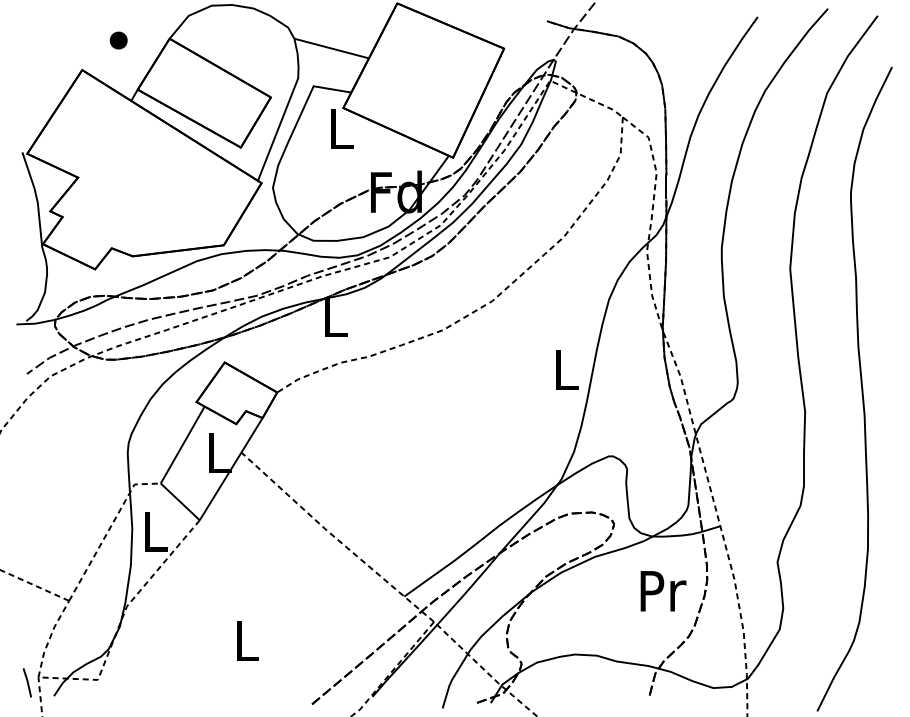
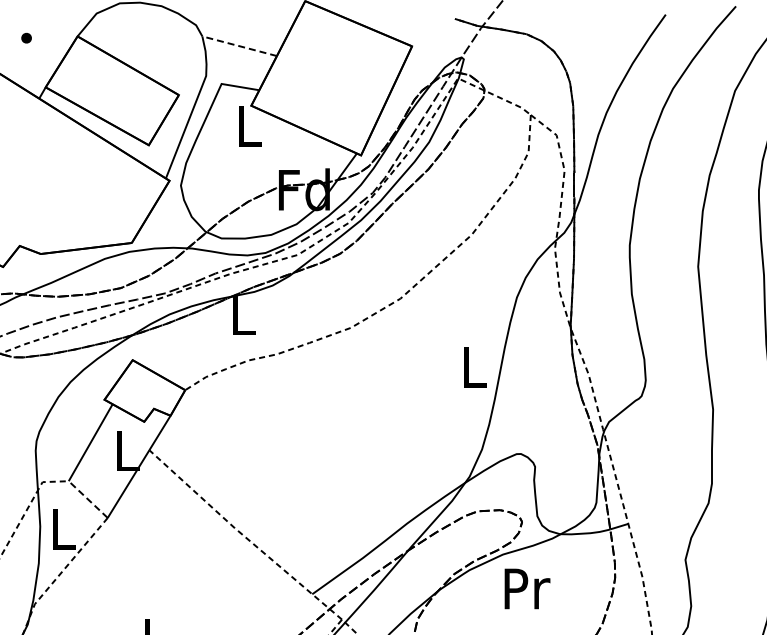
part: (118, 40) -> (26, 38), size x0.6
line: (331, 48) -> (239, 46), solid -> dashed
line: (180, 501) -> (88, 499), solid -> dashed
text: (663, 591) -> (527, 589), moved

